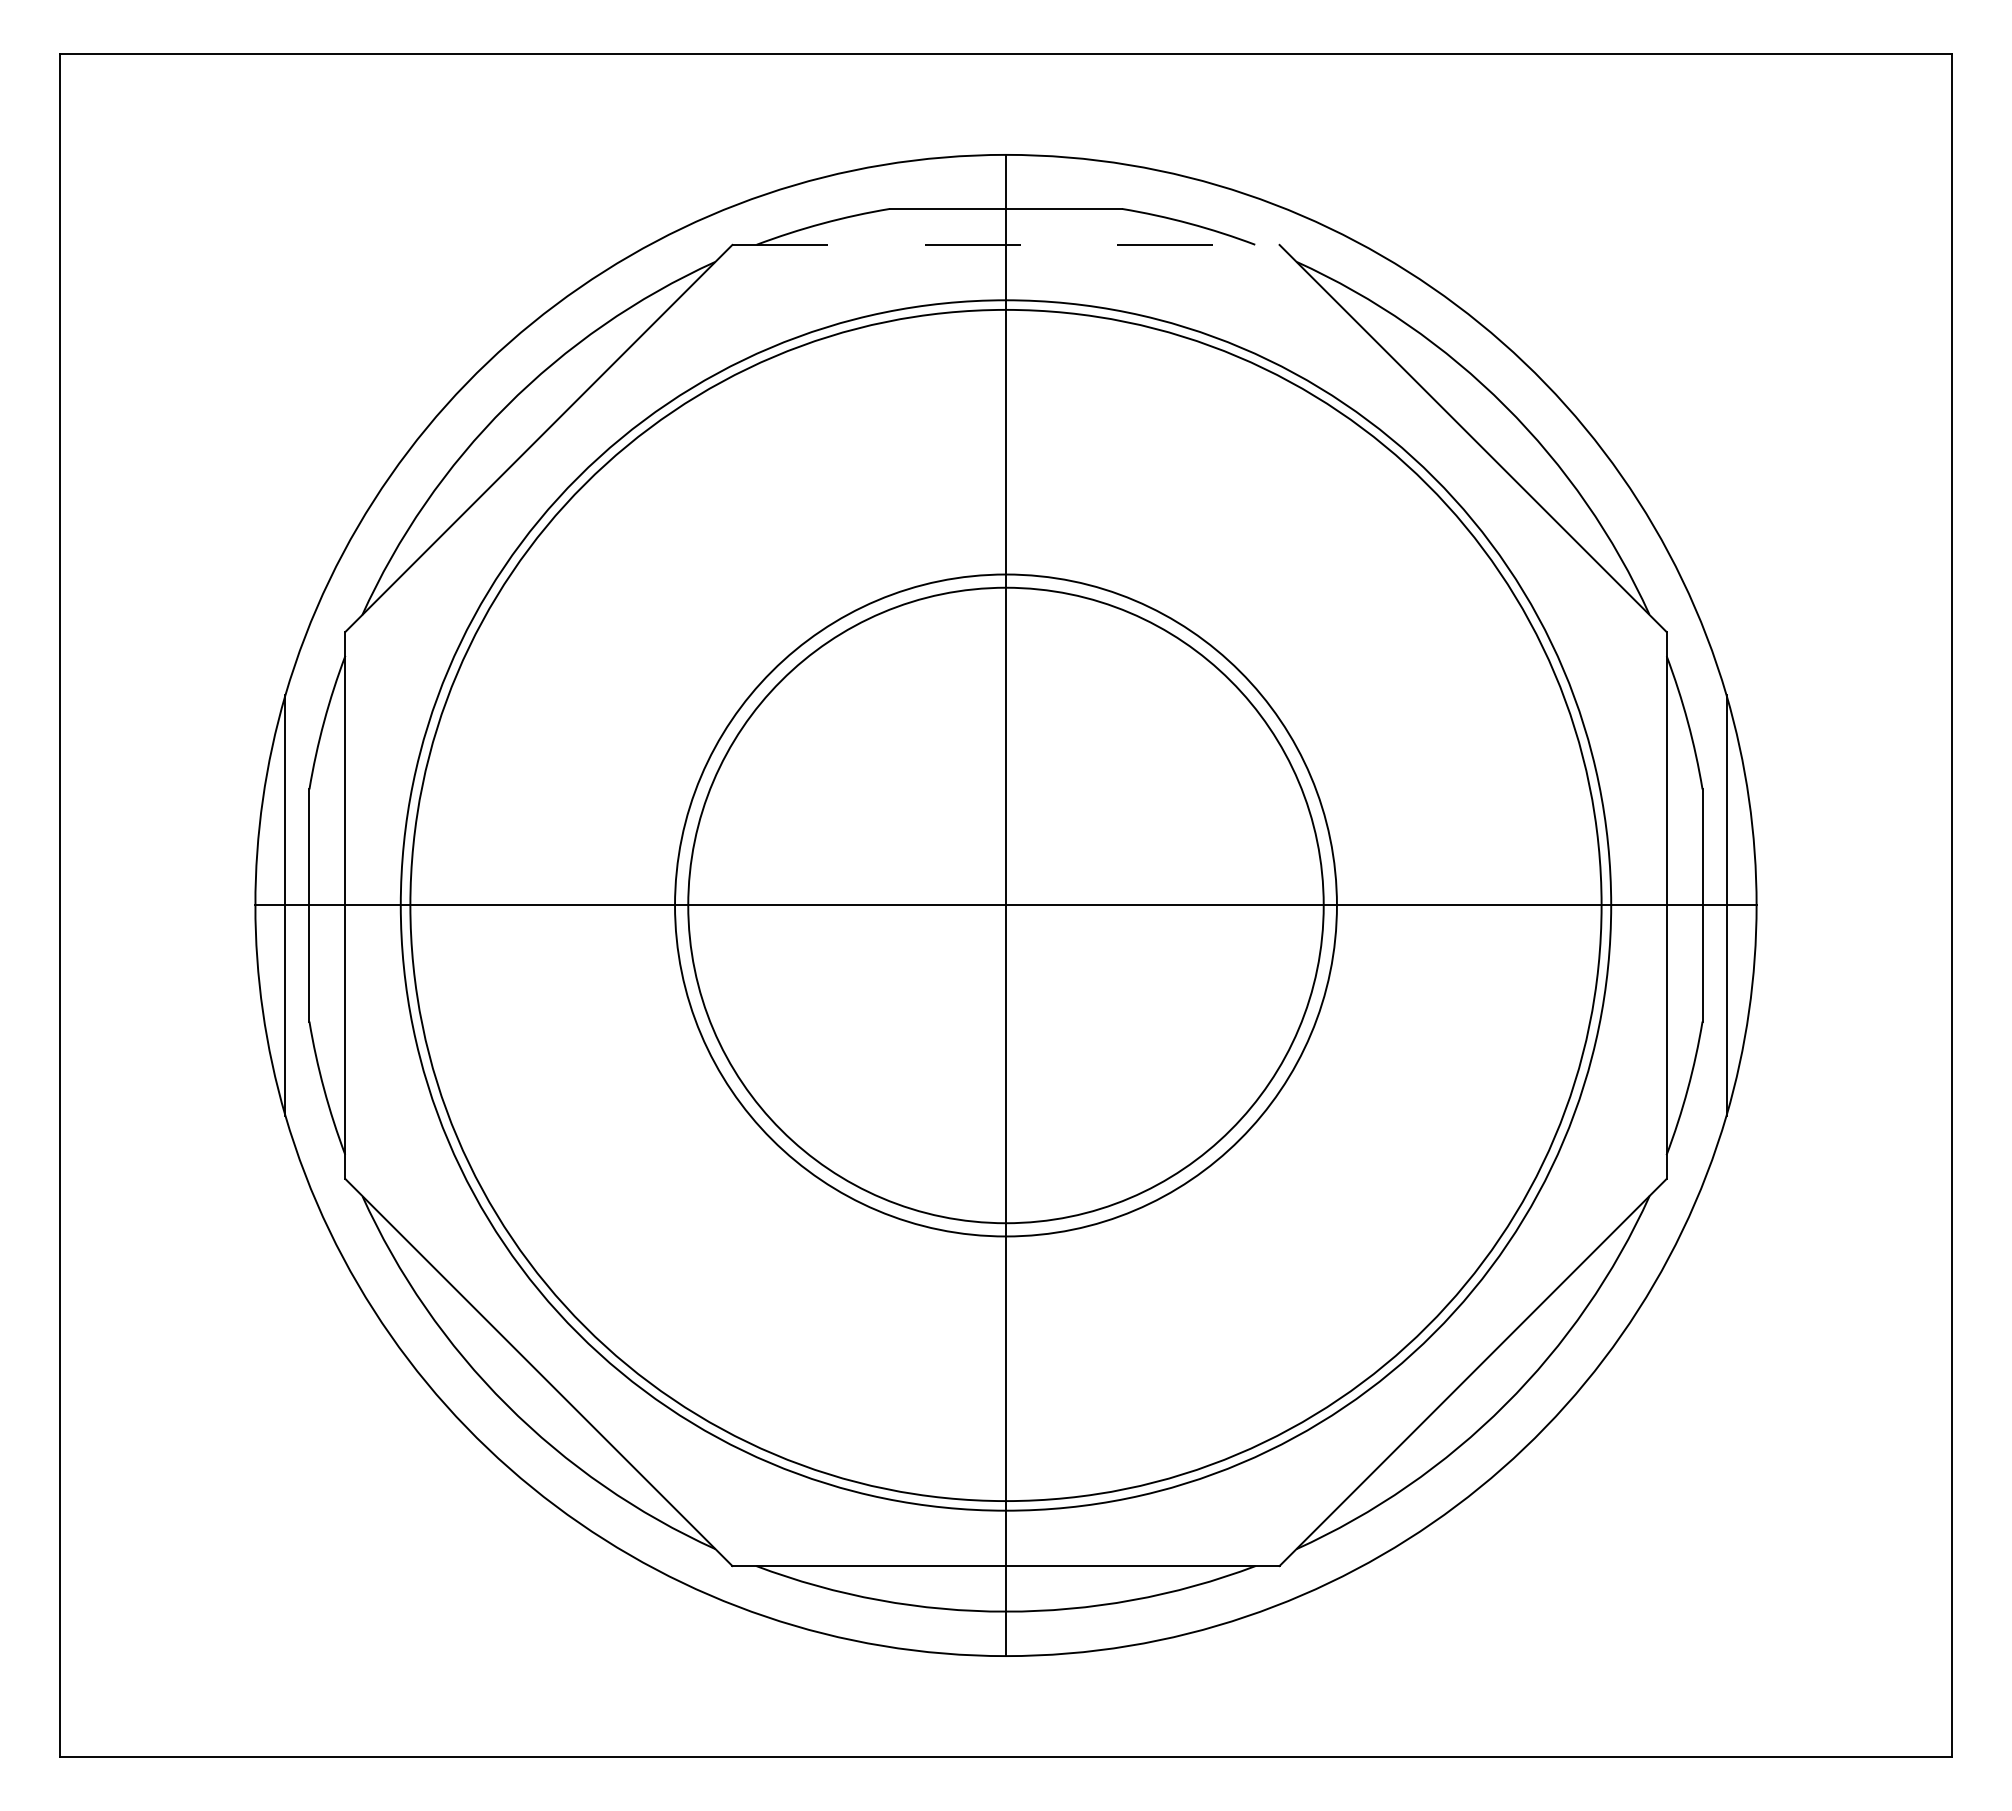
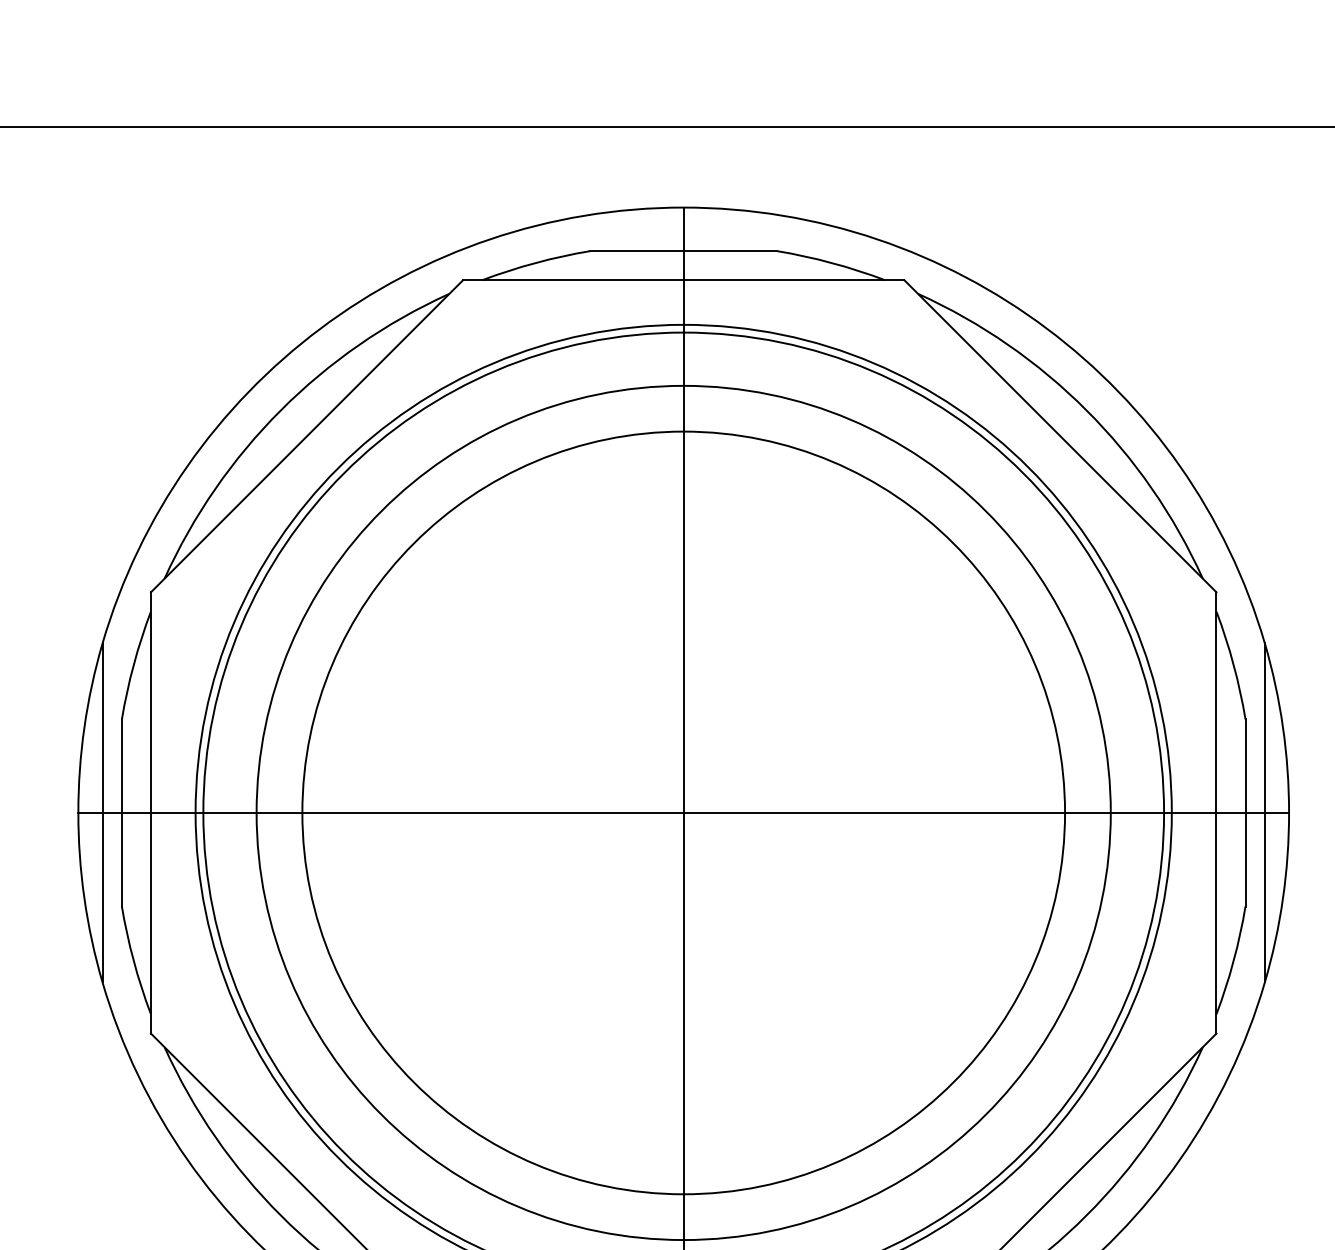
line: (1006, 244) -> (684, 279), dashed -> solid
circle: (1005, 905) -> (683, 812), size x1.43
circle: (1005, 905) -> (683, 812), size x1.67

